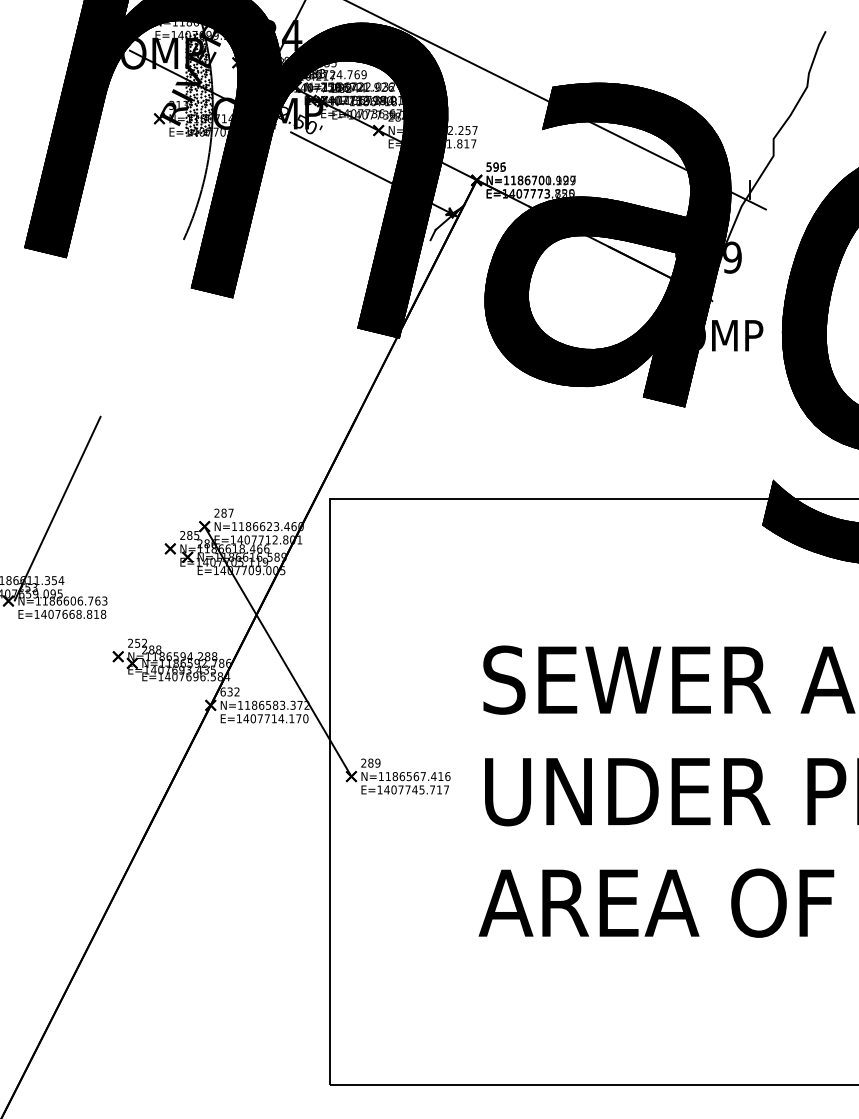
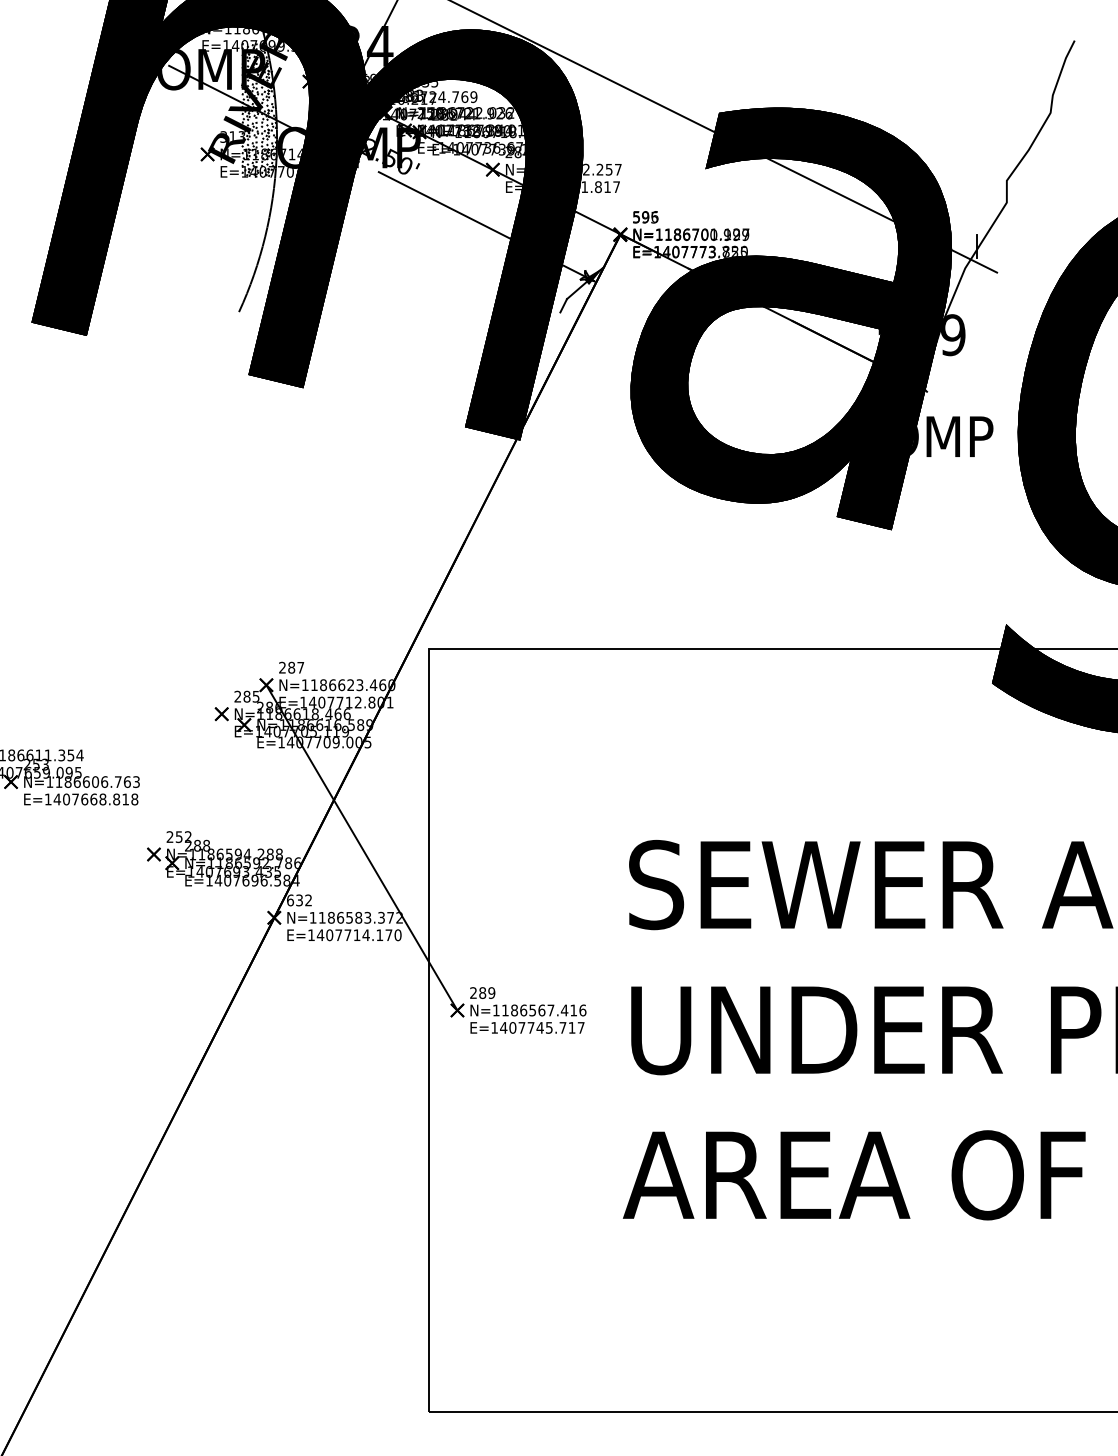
line: (57, 508) -> (74, 661), removed

